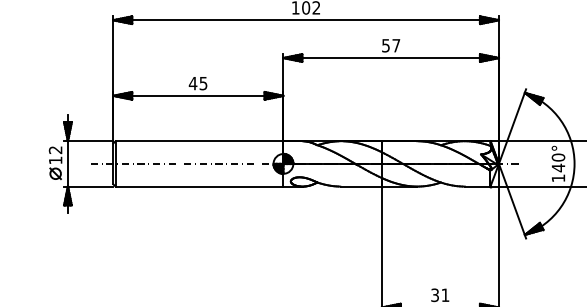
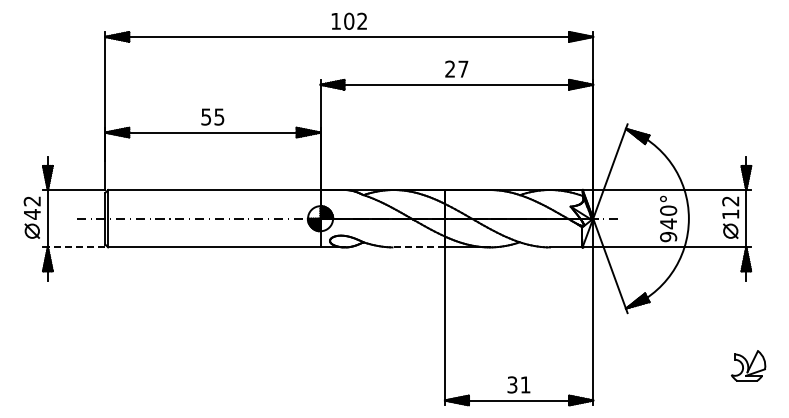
text: (385, 45) -> (449, 68), 57 -> 27
text: (192, 83) -> (205, 116), 45 -> 55
text: (55, 160) -> (32, 214), 12 -> 42
text: (558, 178) -> (668, 237), 140° -> 940°
line: (90, 186) -> (76, 247), solid -> dashed
line: (361, 186) -> (419, 247), solid -> dashed

